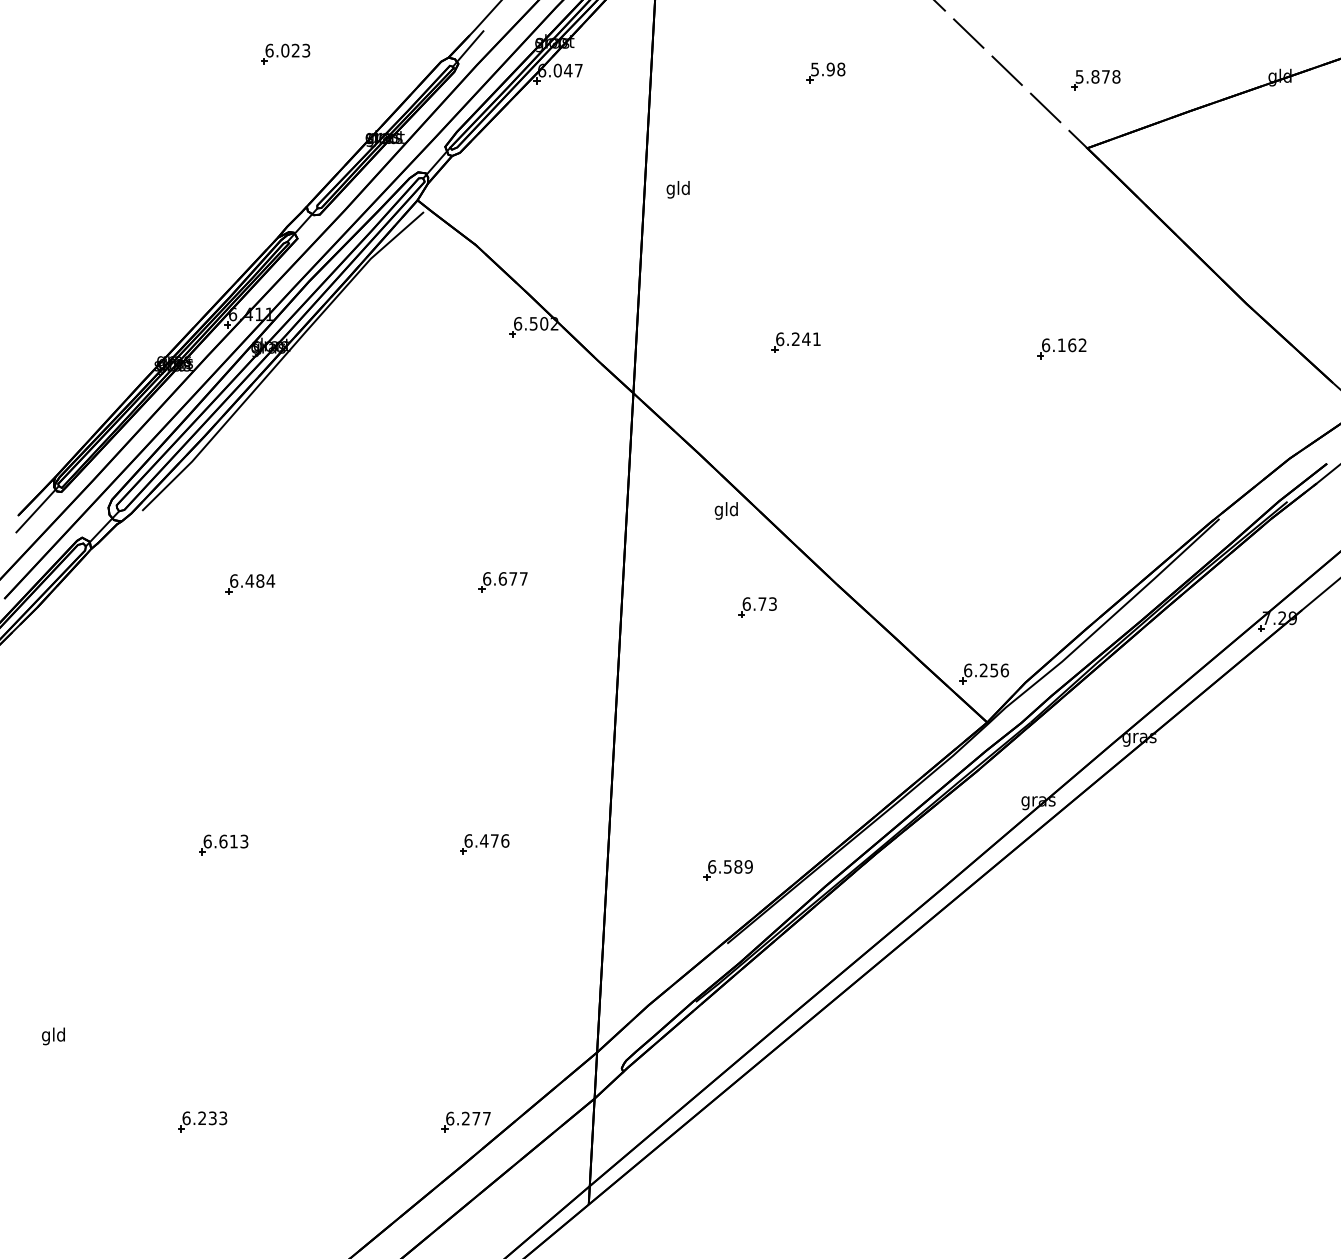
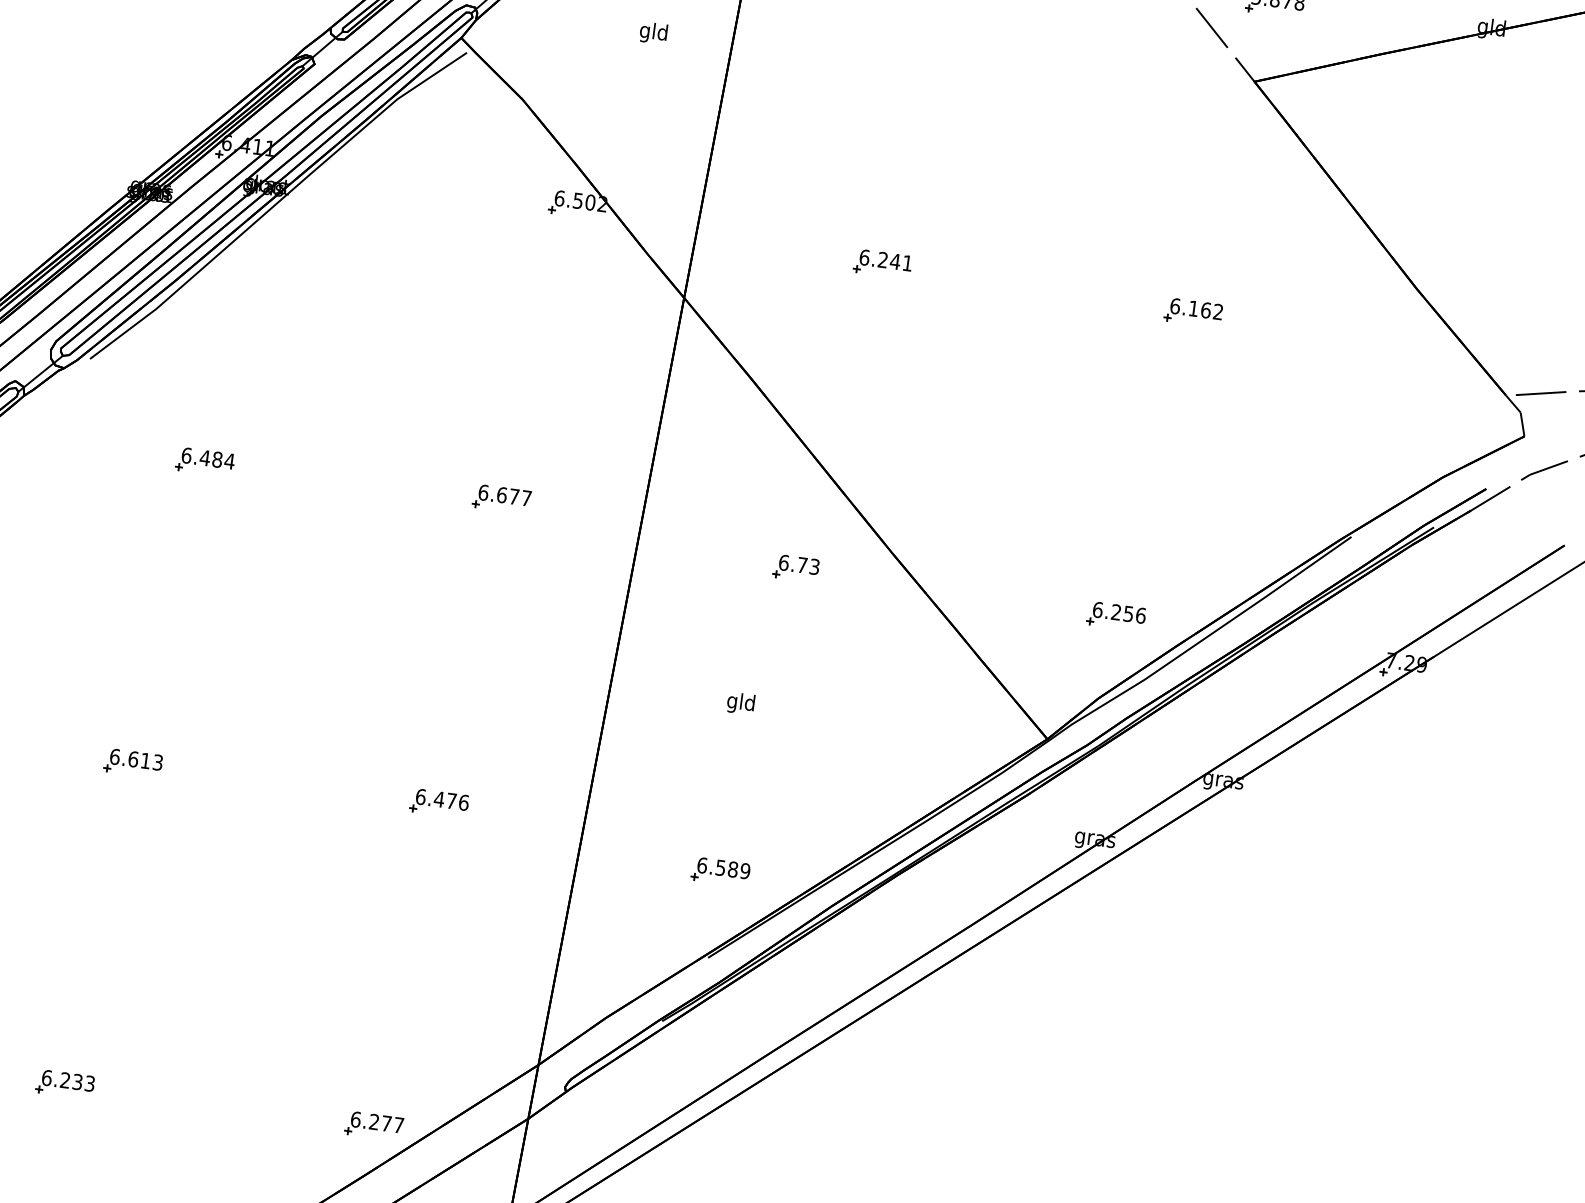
text: (677, 189) -> (652, 32), moved
text: (725, 510) -> (739, 702), moved
part: (983, 673) -> (1115, 615), moved

